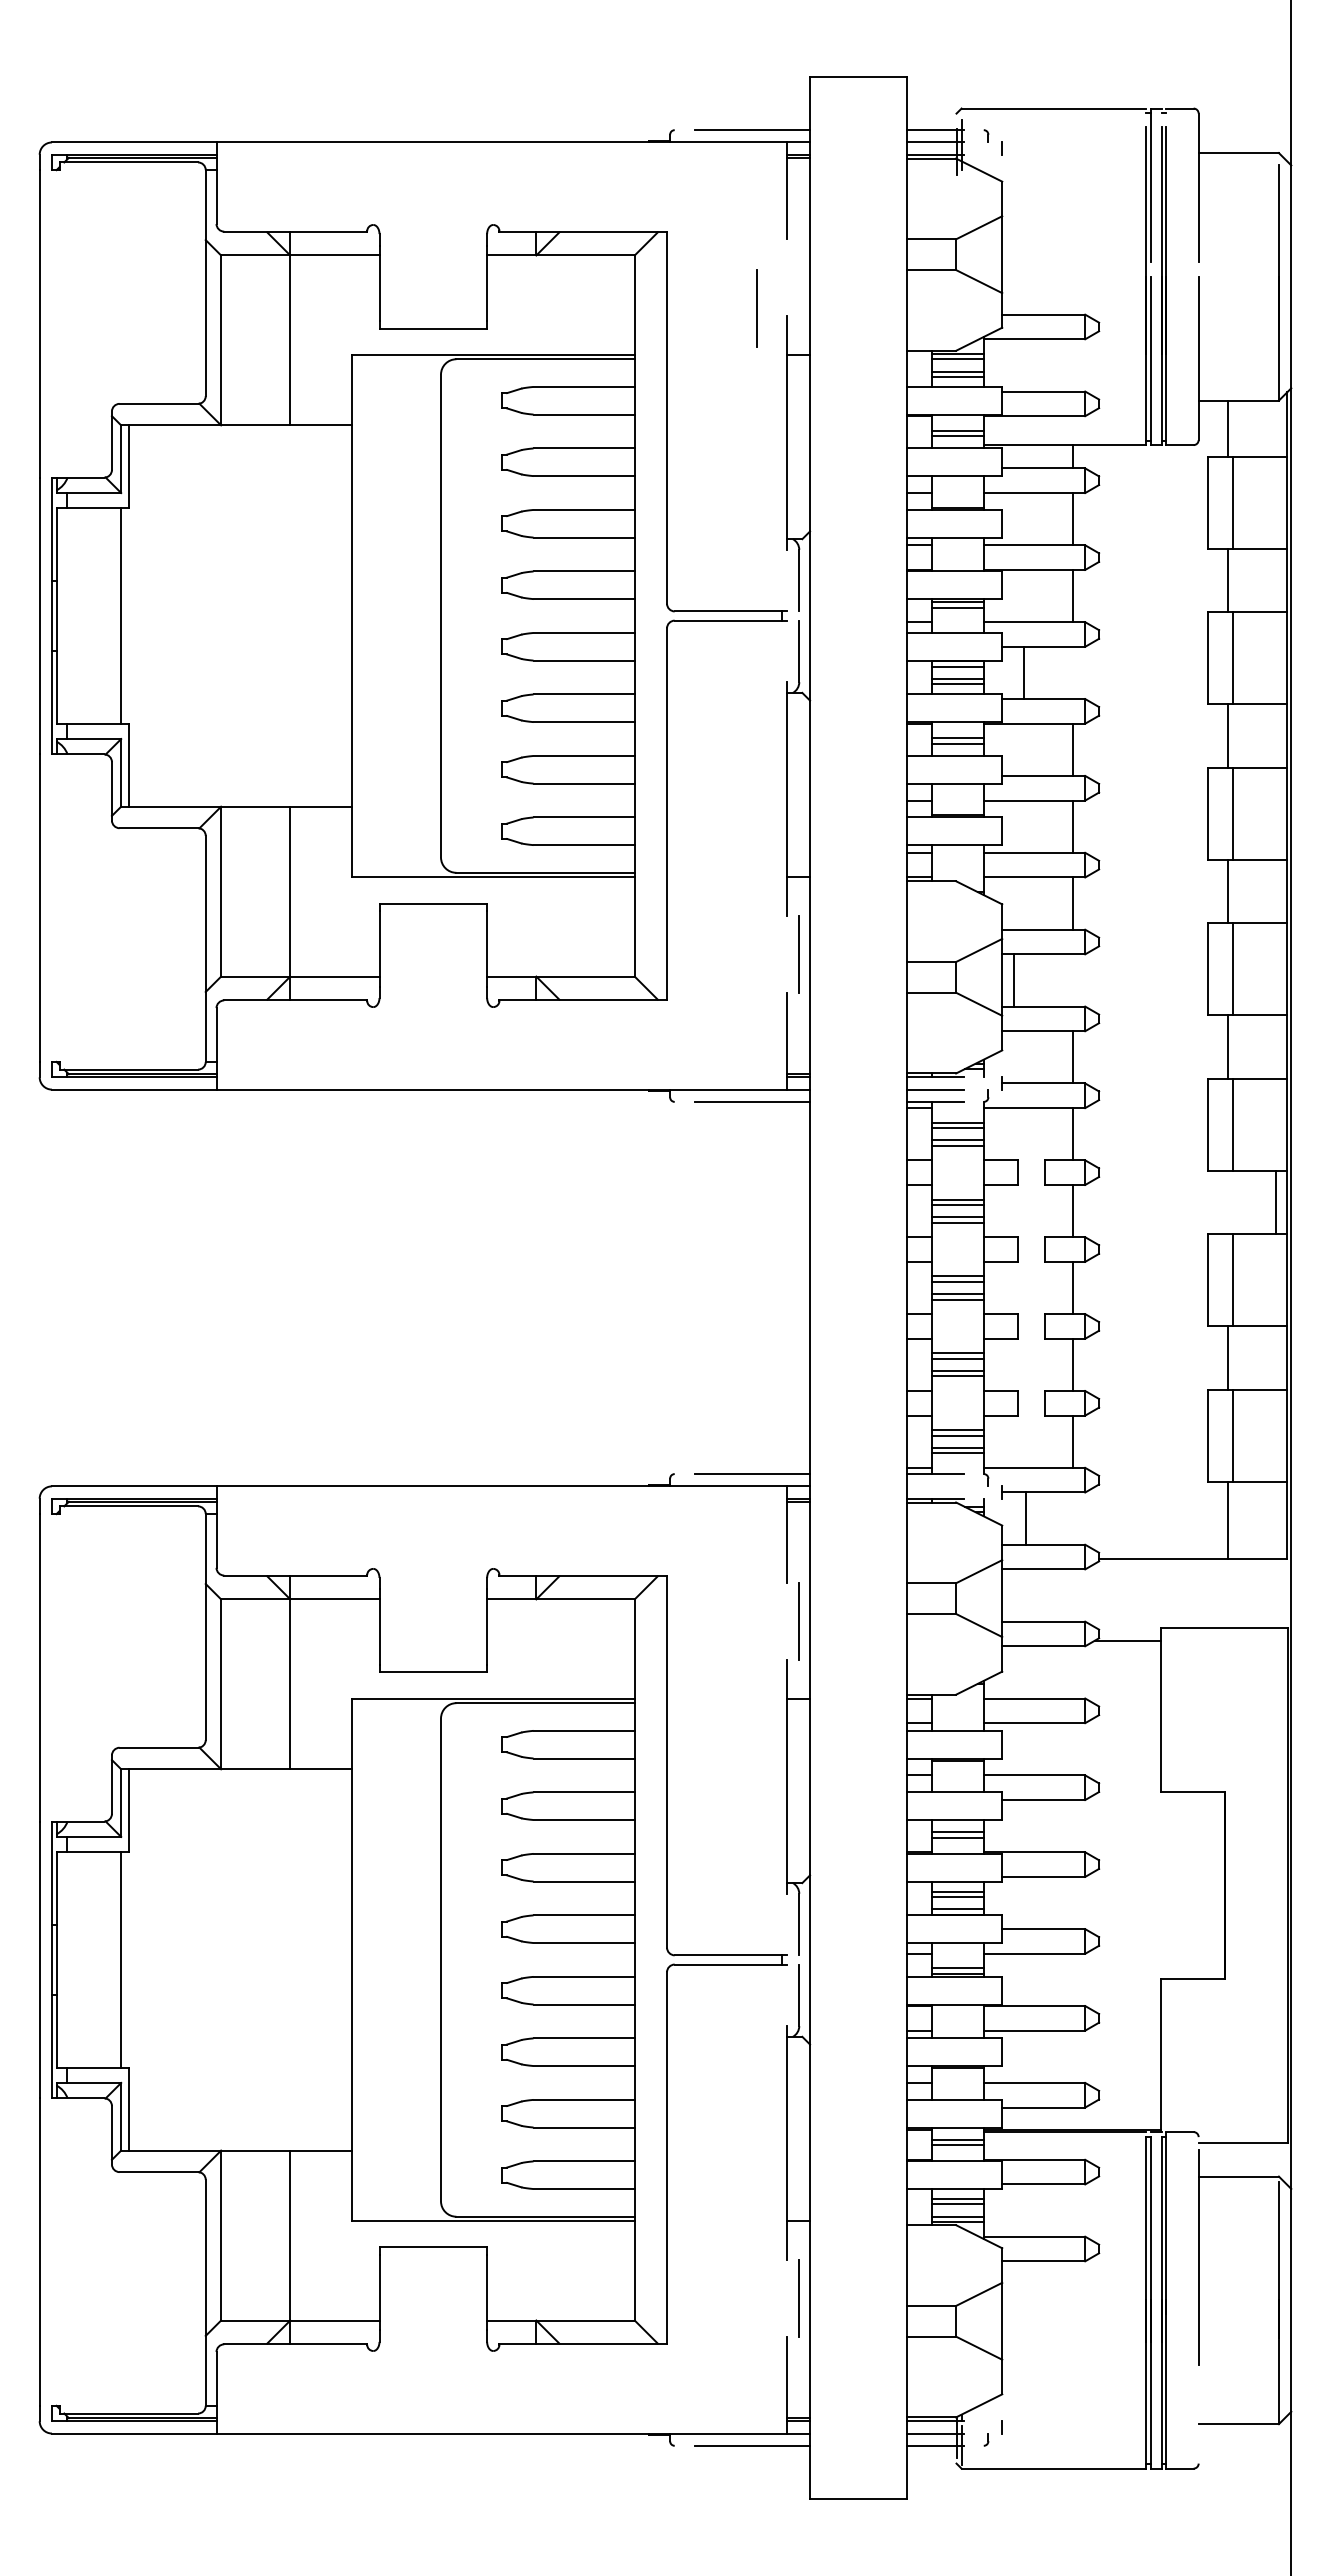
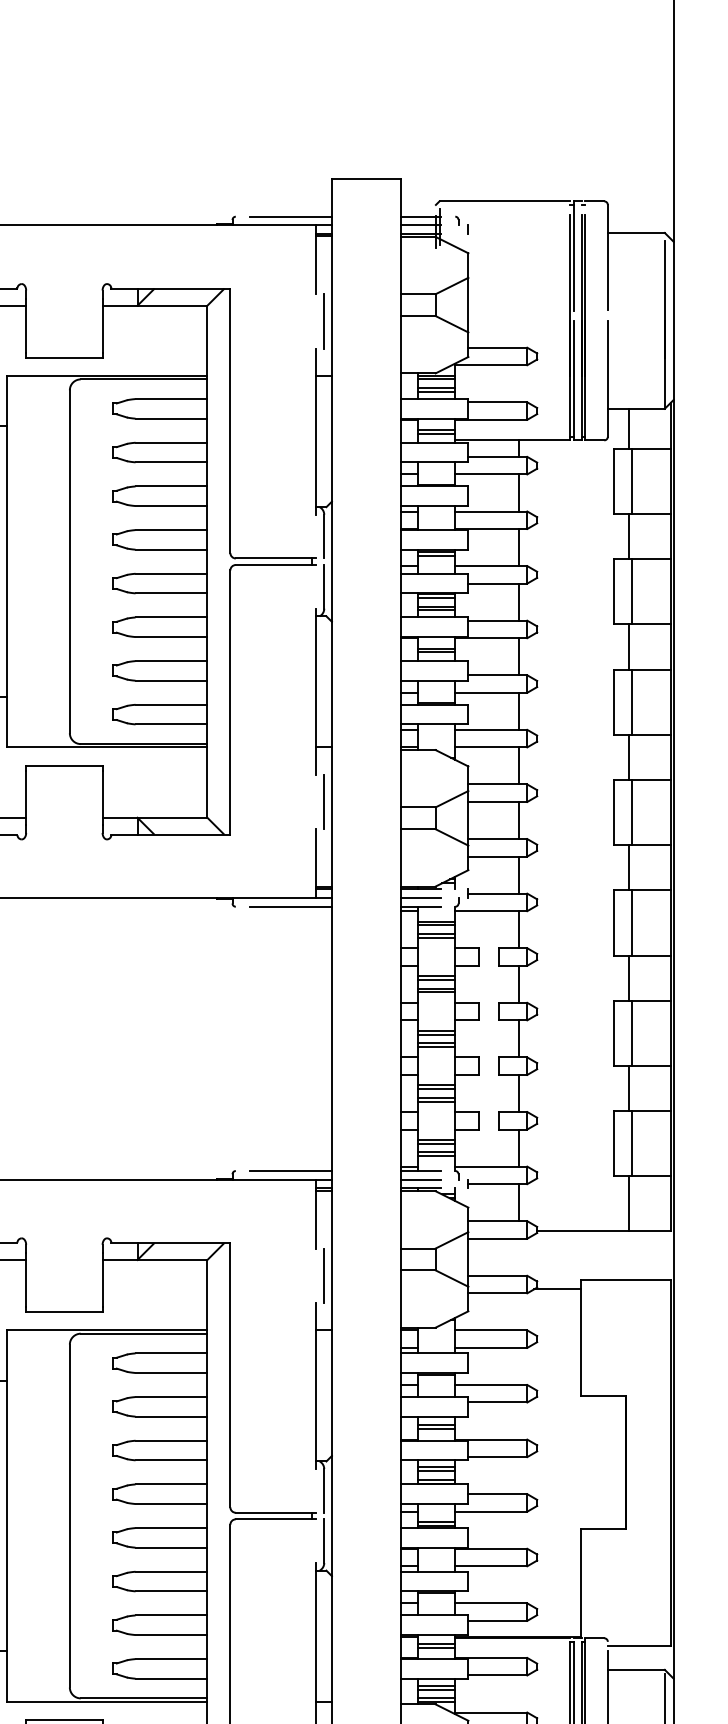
line: (756, 308) -> (323, 321), moved
line: (1023, 672) -> (518, 601), moved
line: (1013, 980) -> (518, 820), moved
line: (1275, 1202) -> (628, 978), moved
line: (934, 1486) -> (420, 1179), added
line: (1025, 1518) -> (518, 1202), moved

